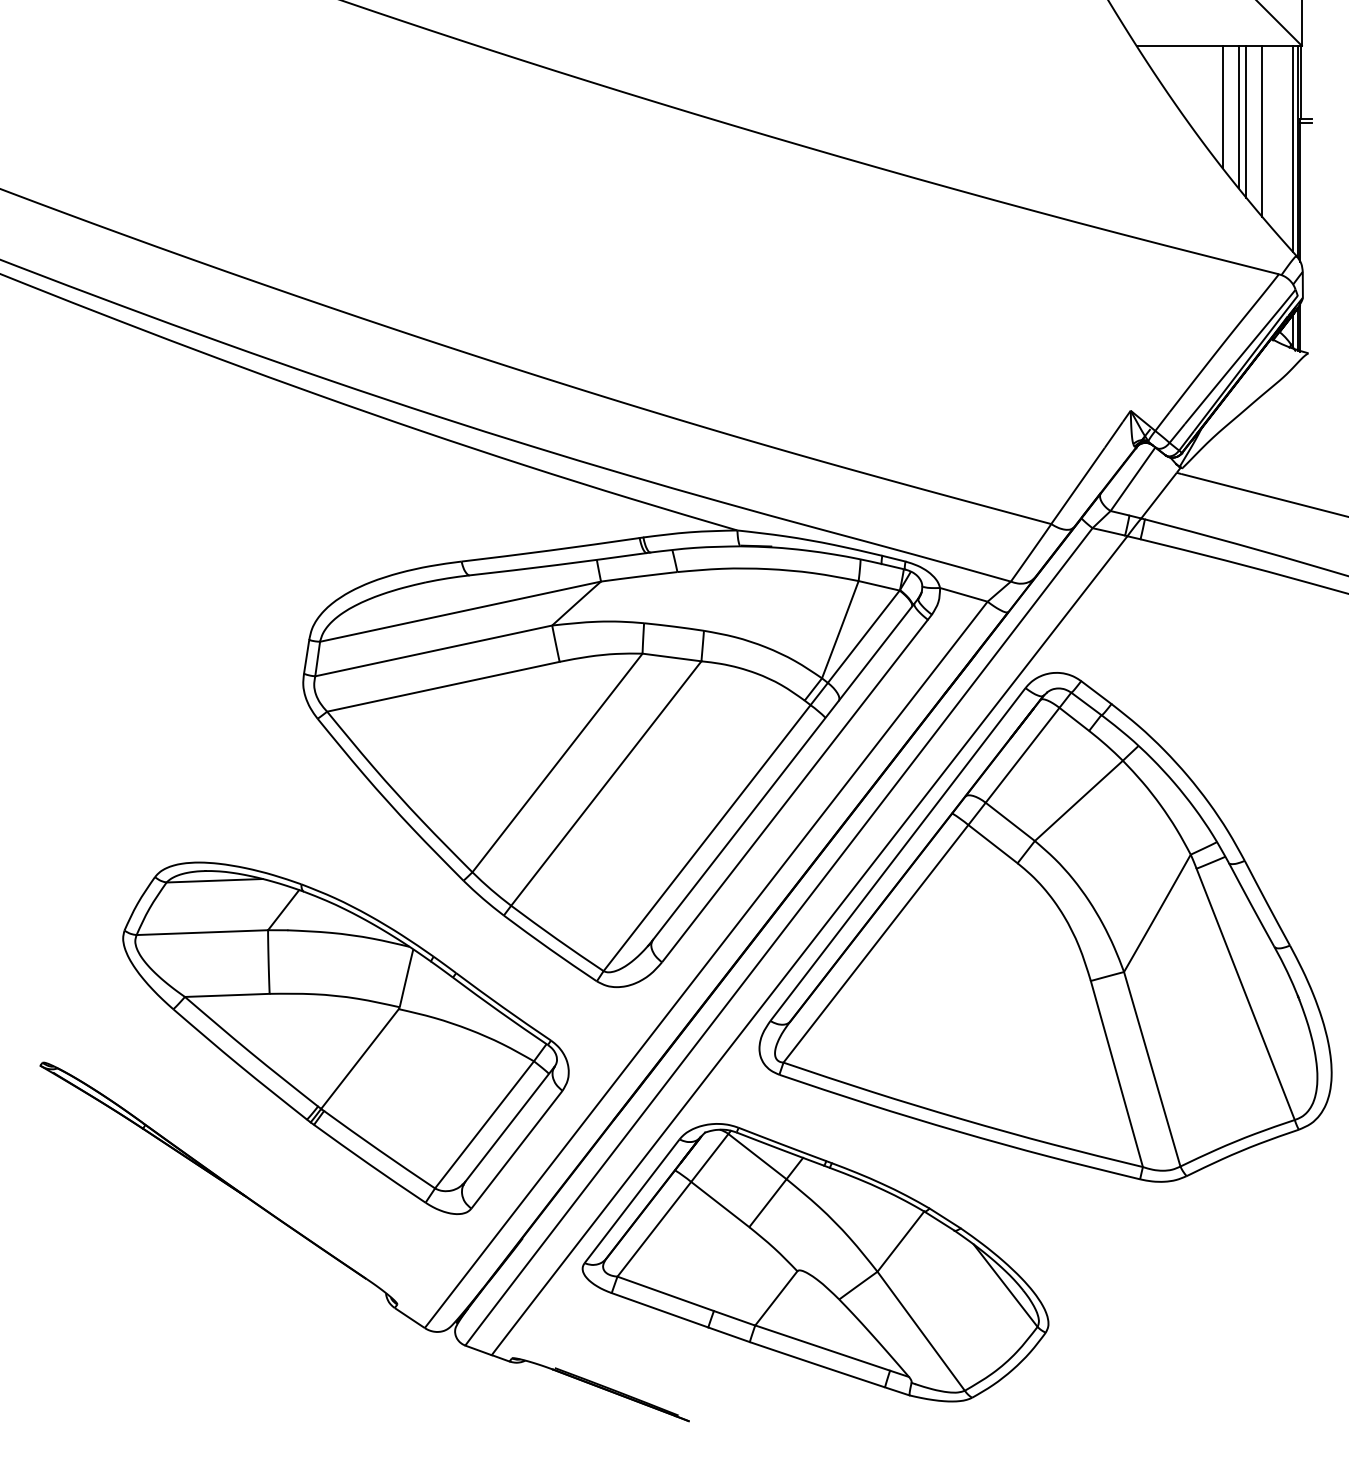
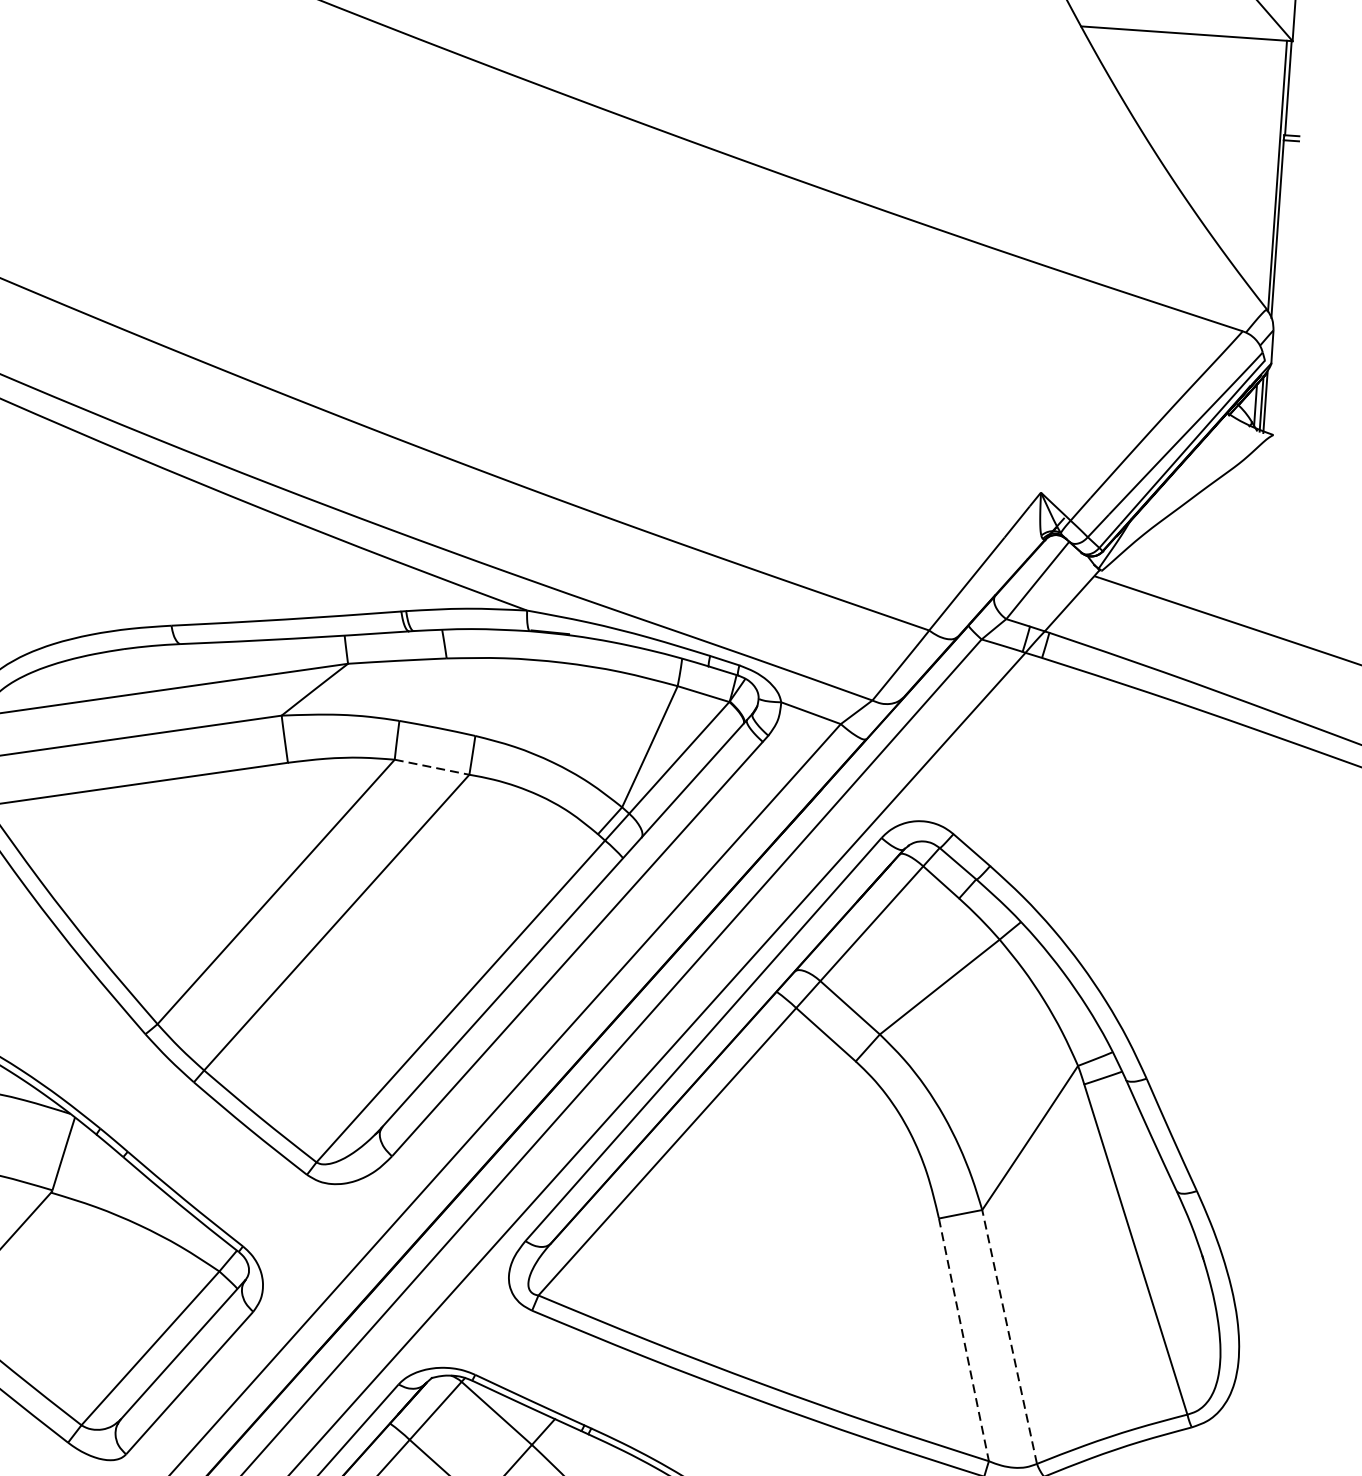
line: (1222, 106) -> (1185, 111), removed
line: (1238, 116) -> (1205, 125), removed
line: (1246, 121) -> (1214, 132), removed
line: (1262, 130) -> (1234, 145), removed
line: (1292, 148) -> (1271, 171), removed
line: (672, 657) -> (432, 767), solid -> dashed
line: (1152, 1068) -> (1009, 1336), solid -> dashed
line: (1116, 1074) -> (963, 1340), solid -> dashed

